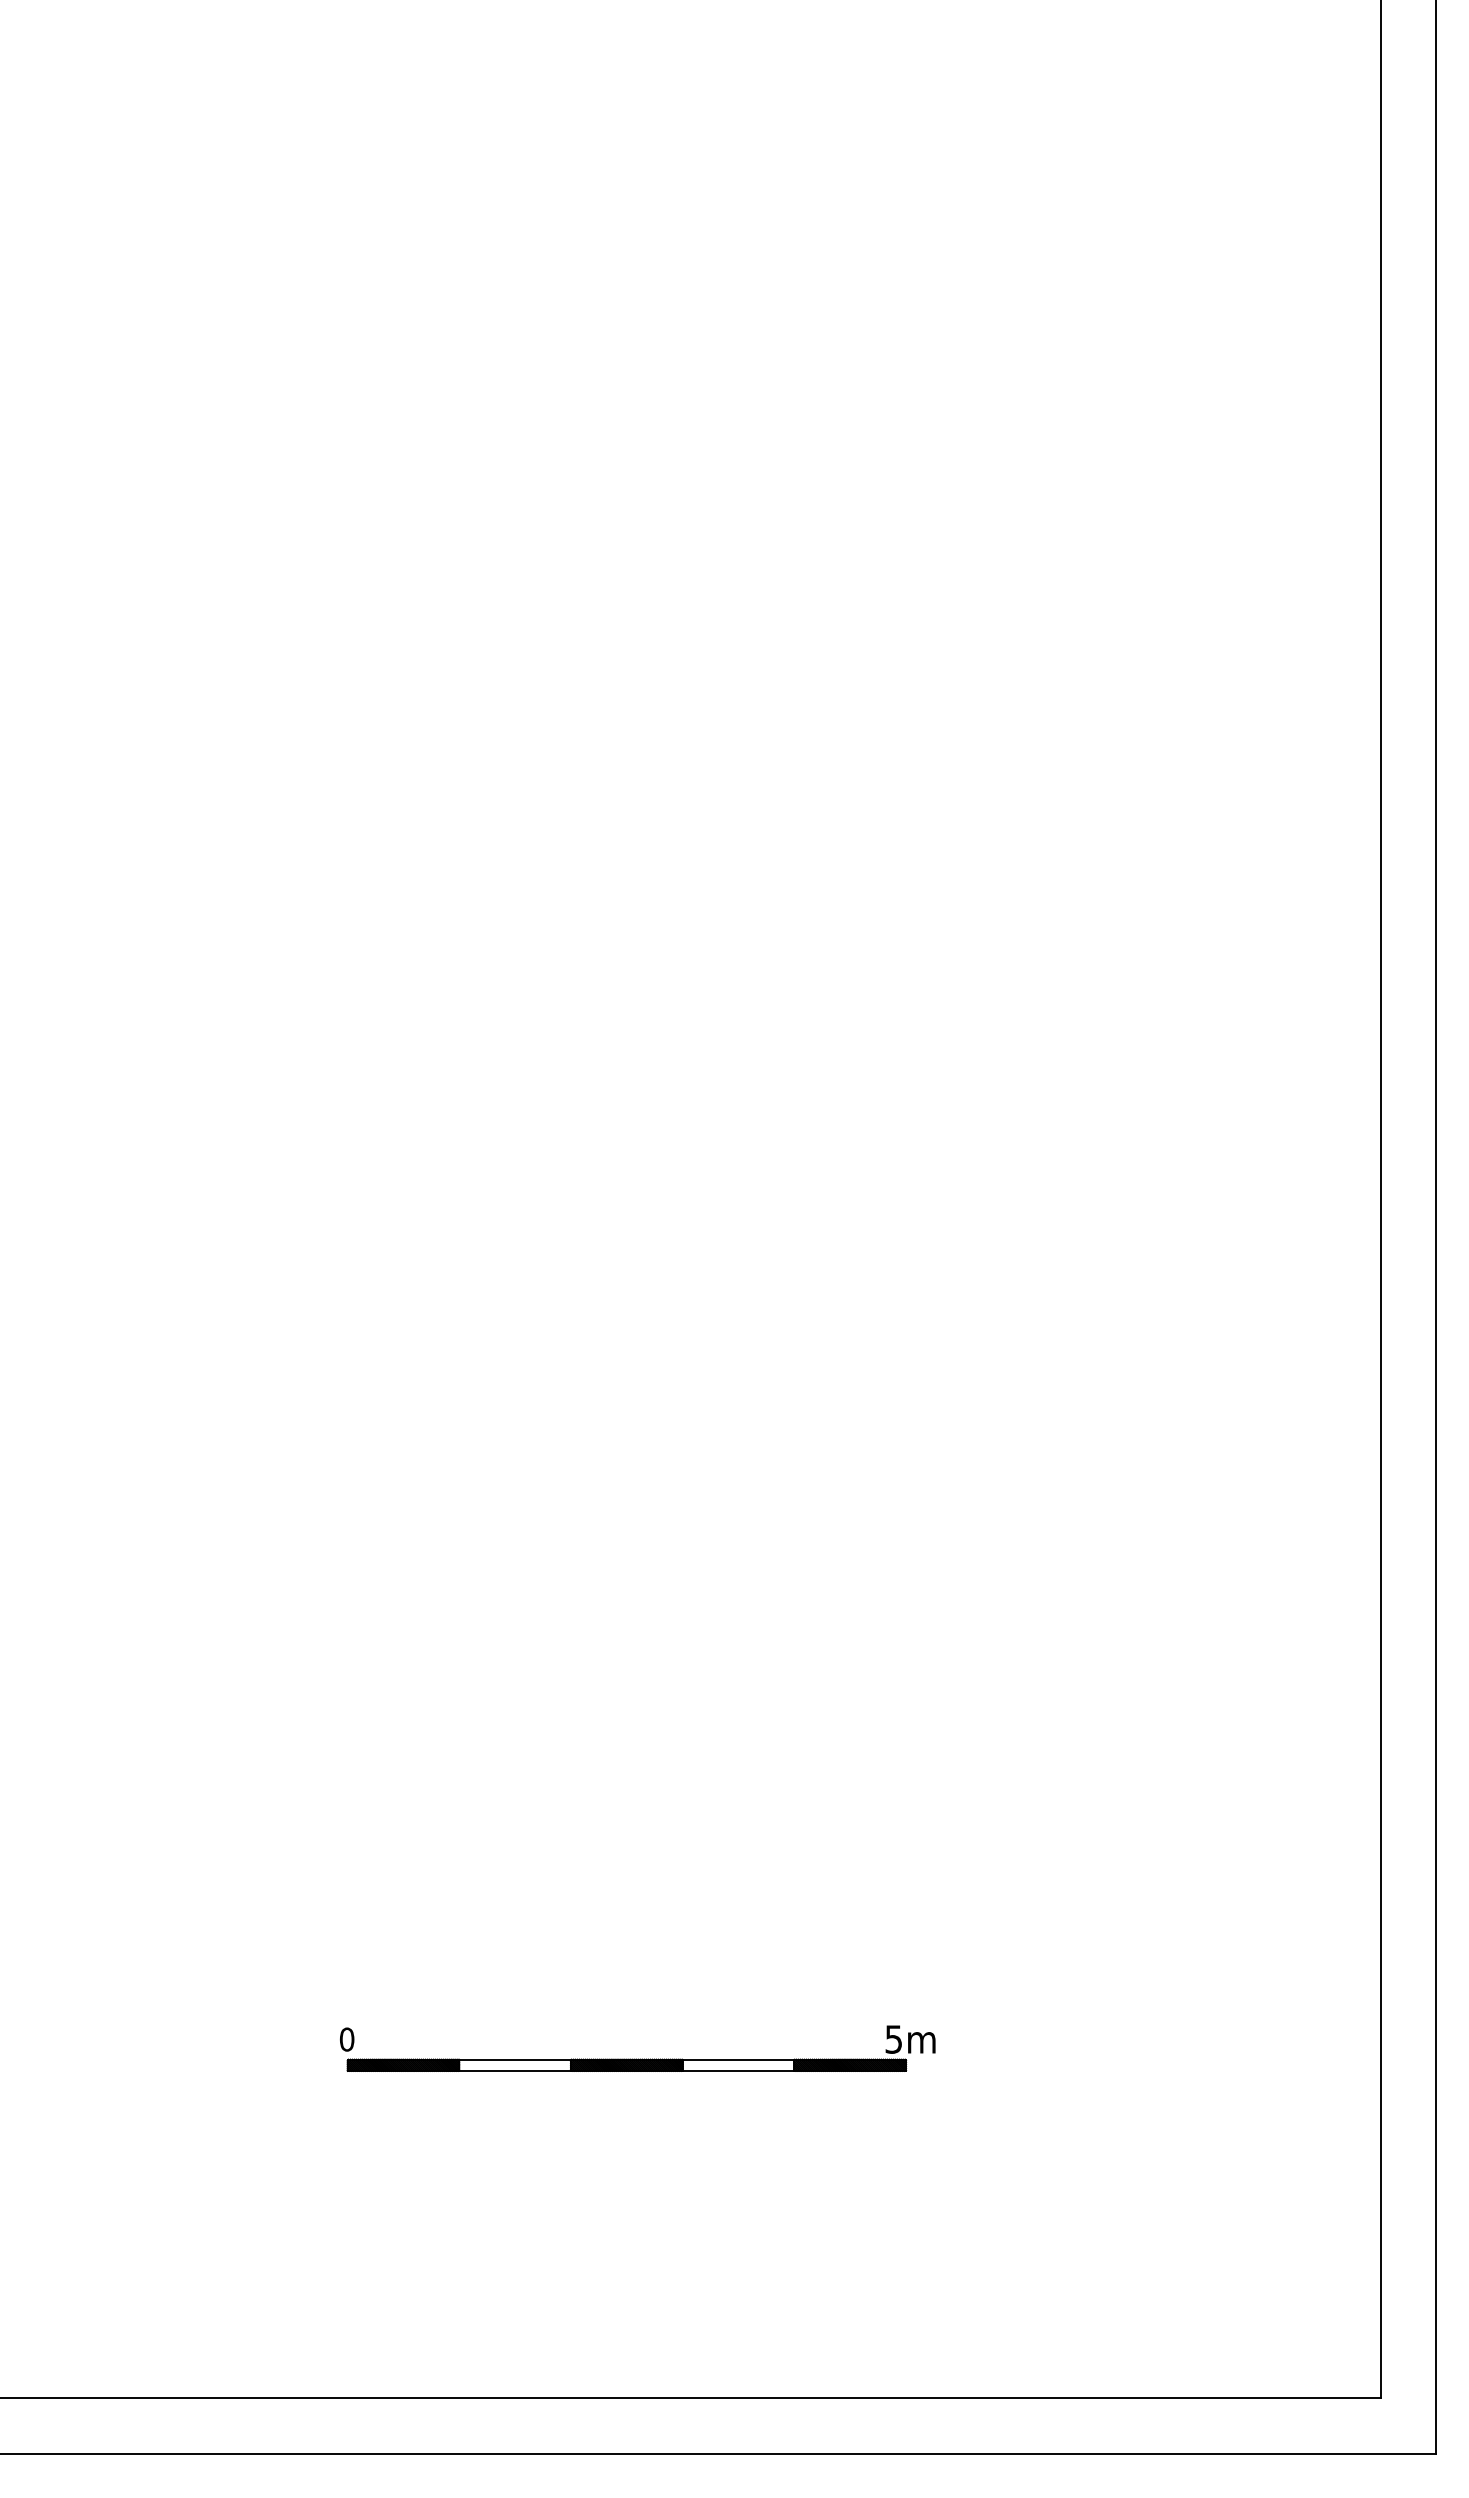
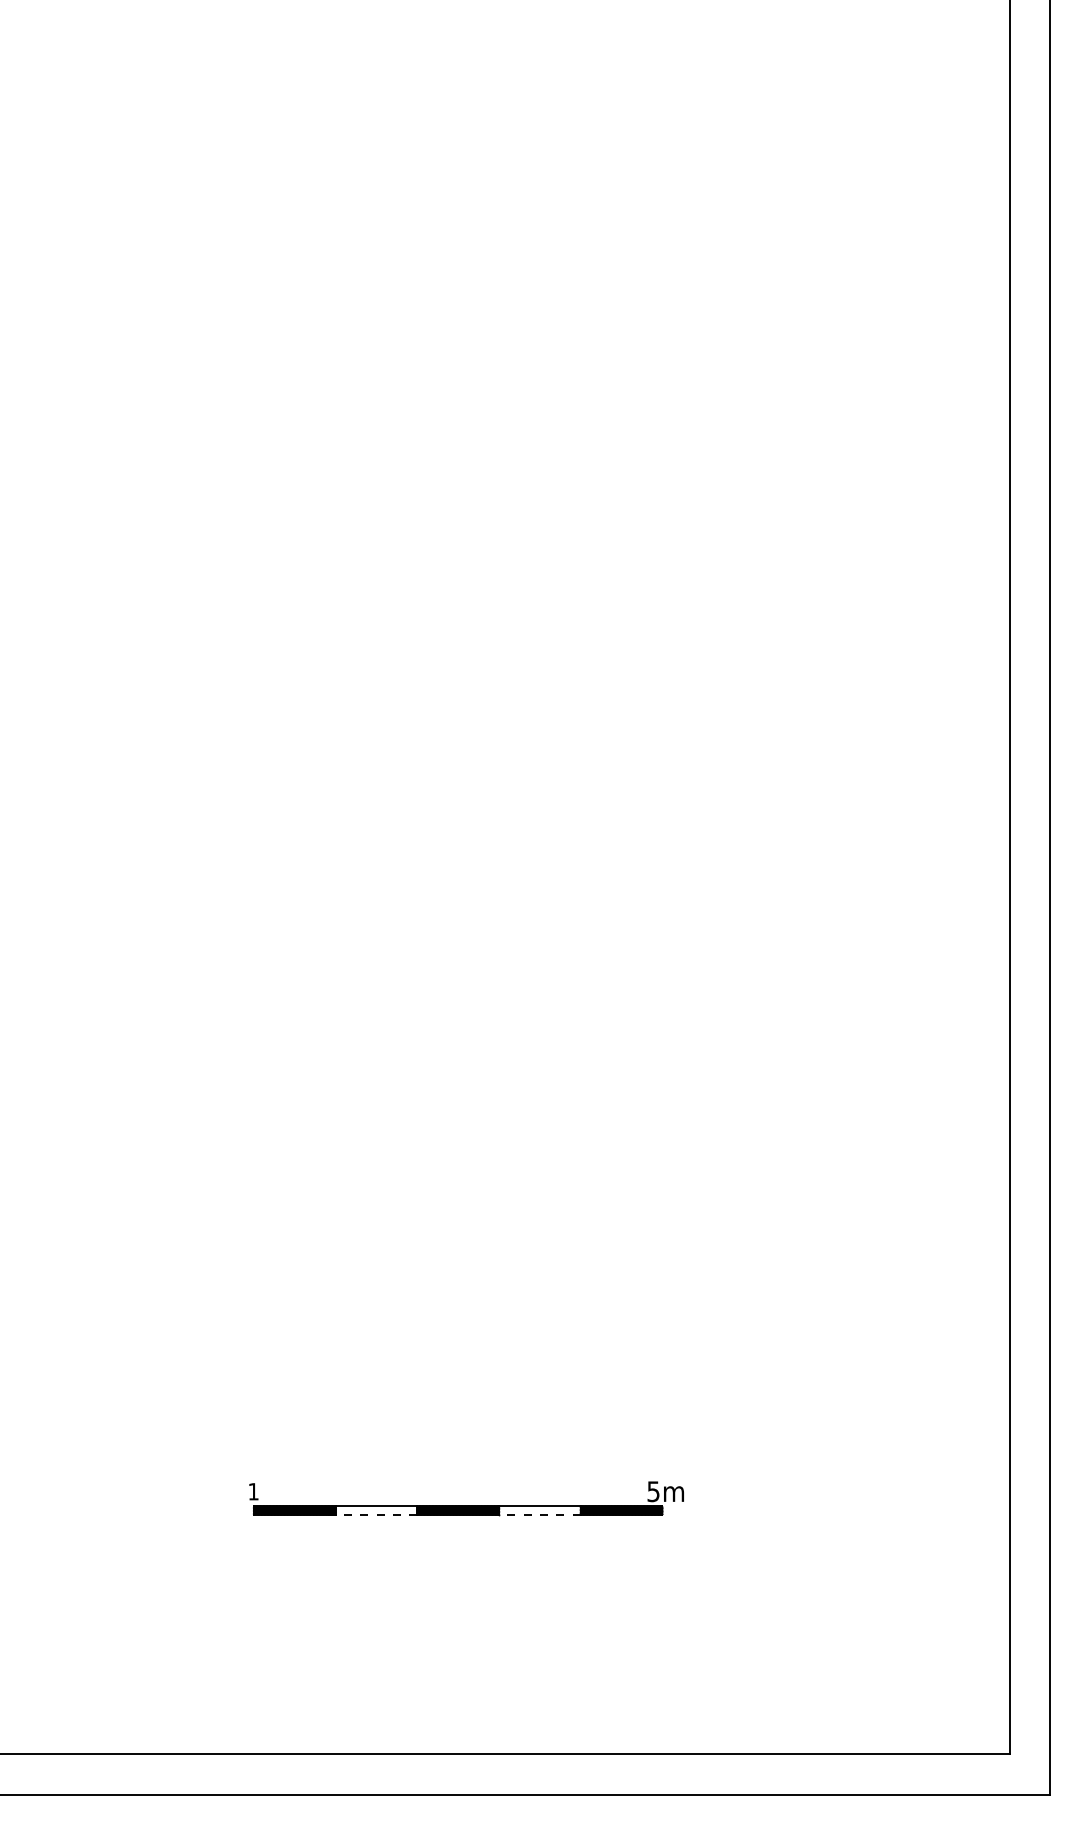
text: (346, 2039) -> (253, 1491), 0 -> 1
line: (508, 2070) -> (371, 1514), solid -> dashed
line: (738, 2070) -> (539, 1514), solid -> dashed

